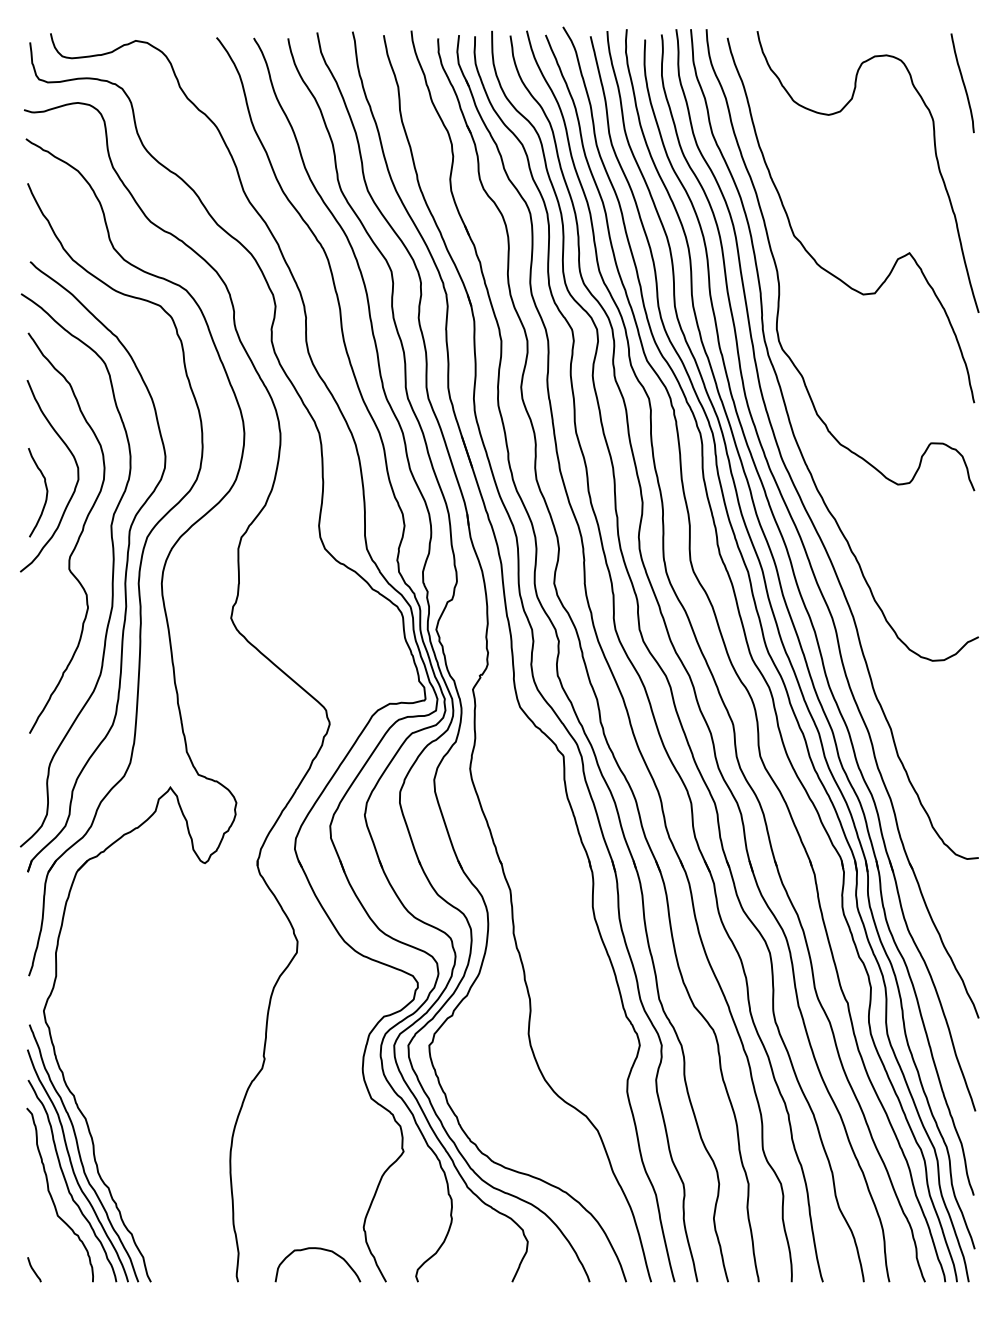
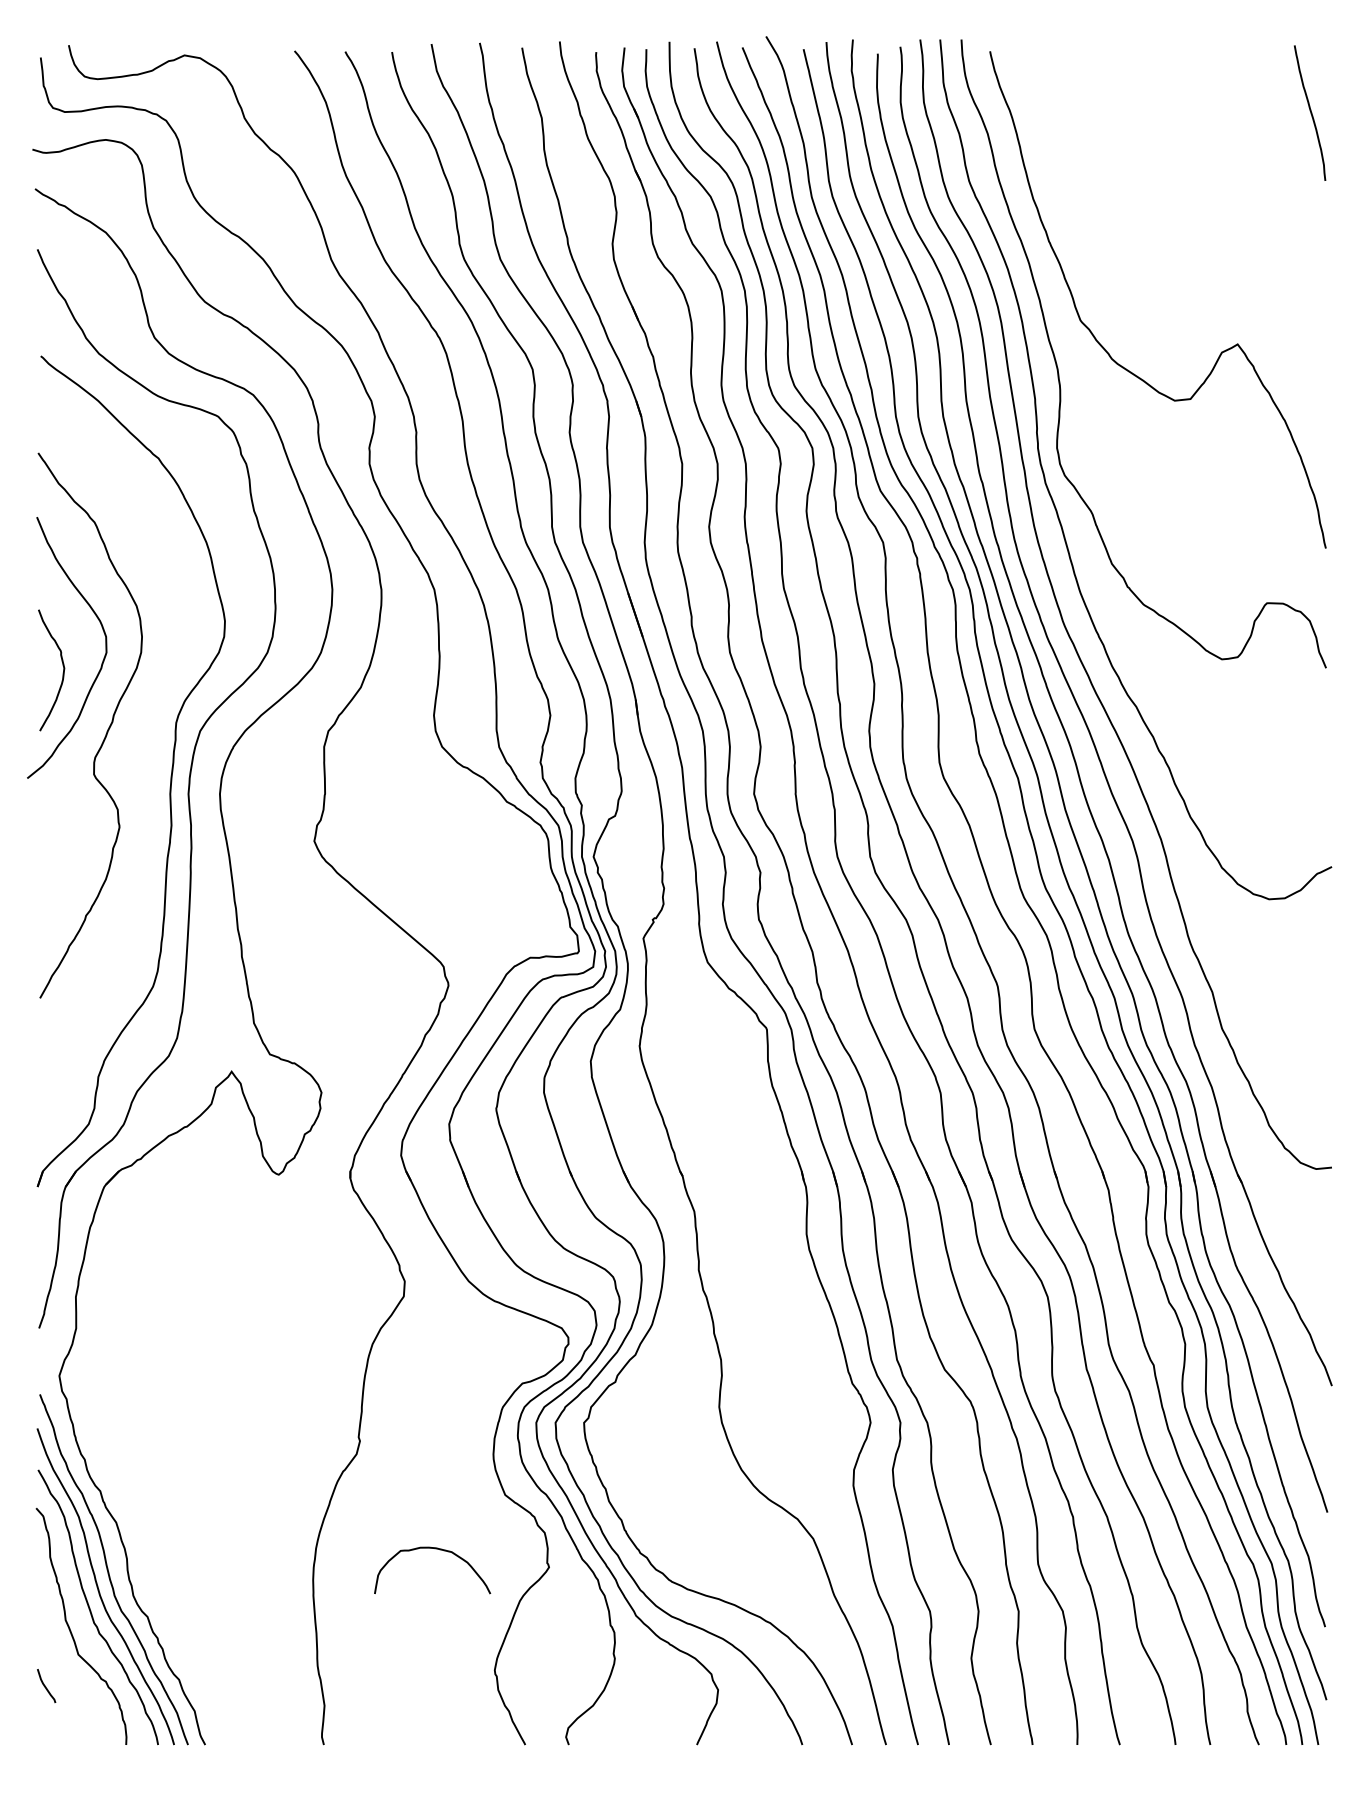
curve: (838, 112) -> (1141, 153), removed
curve: (112, 572) -> (152, 778), removed
curve: (323, 1250) -> (439, 1550), moved
curve: (34, 1270) -> (46, 1686), moved

